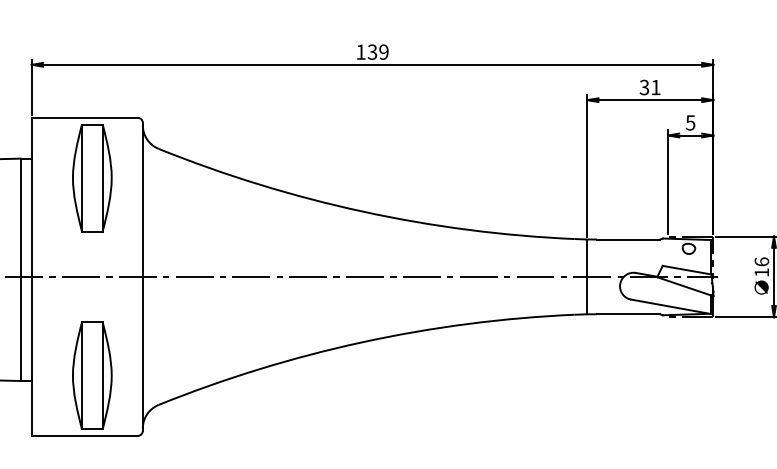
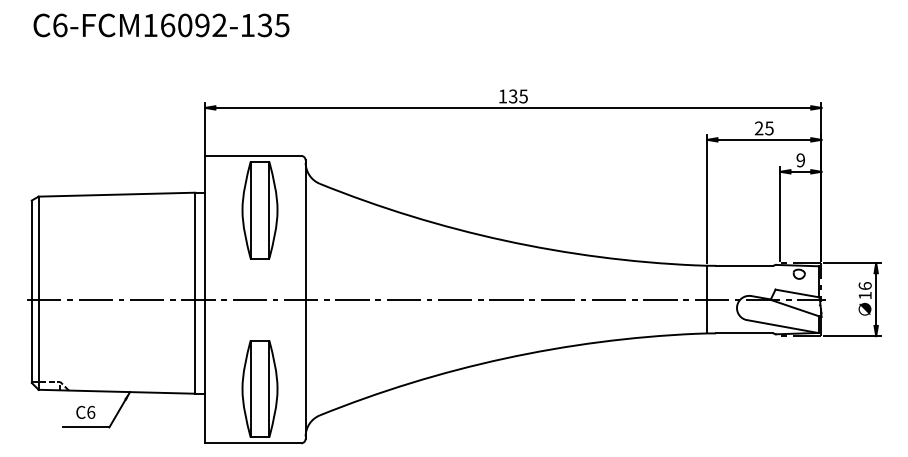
text: (383, 52) -> (523, 96), 139 -> 135
text: (649, 87) -> (763, 128), 31 -> 25
text: (690, 123) -> (800, 160), 5 -> 9

